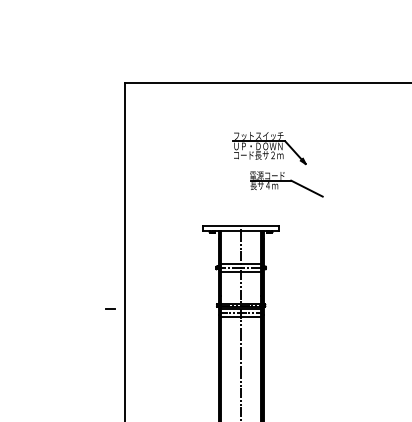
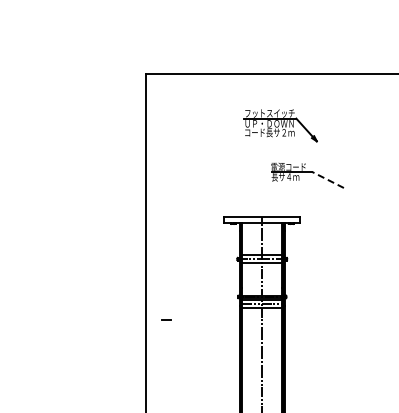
part: (269, 148) -> (280, 125), moved
line: (306, 188) -> (327, 179), solid -> dashed
line: (110, 308) -> (166, 318), moved

